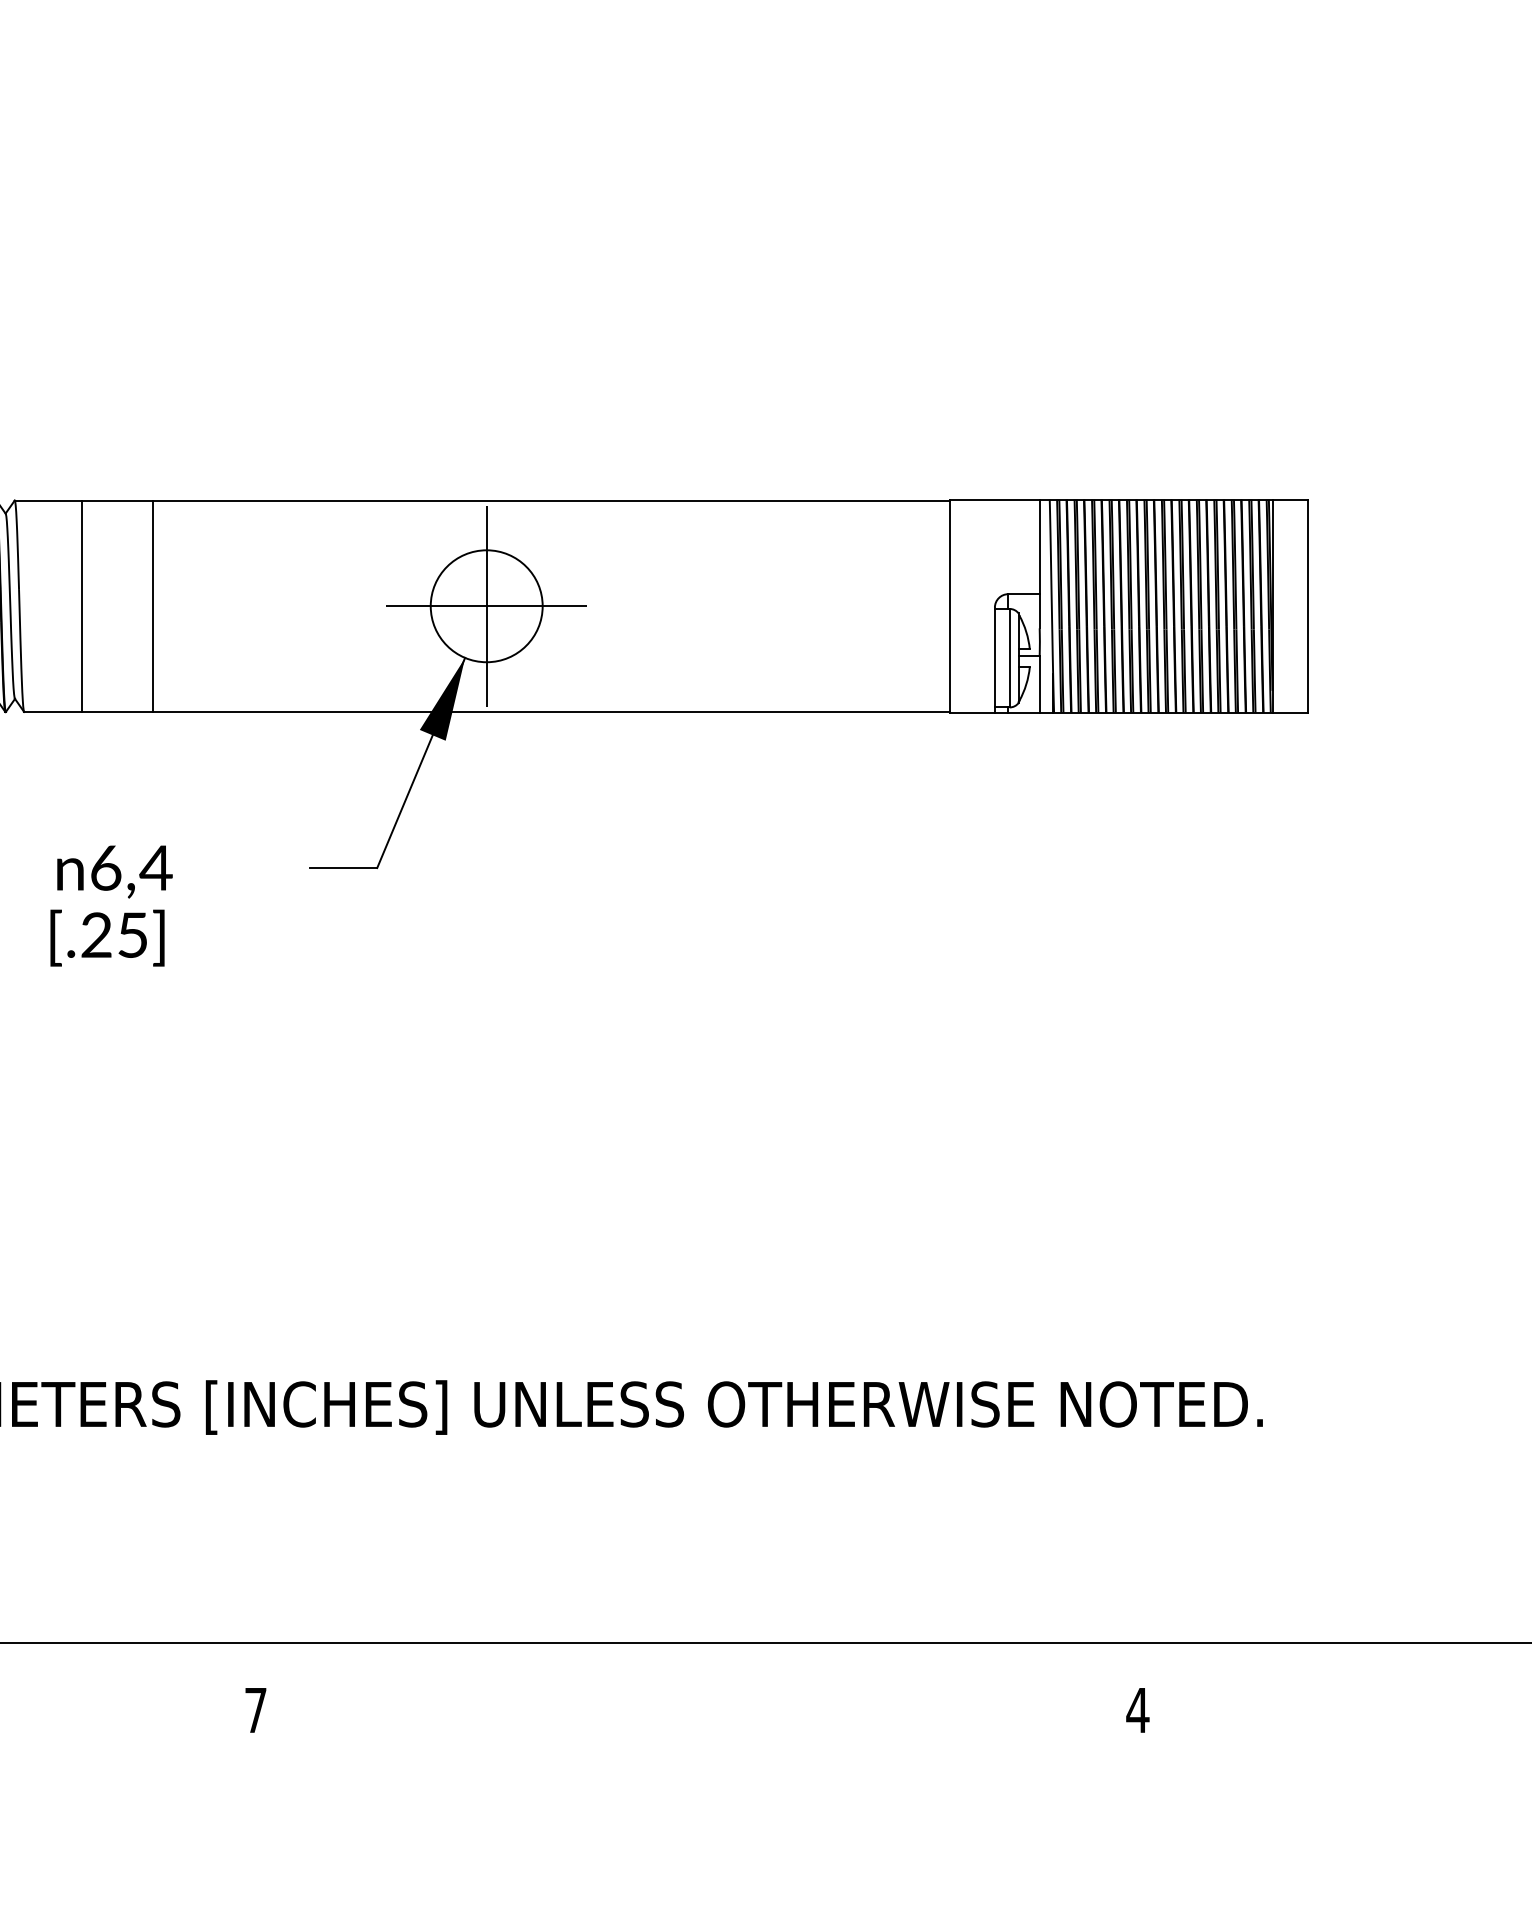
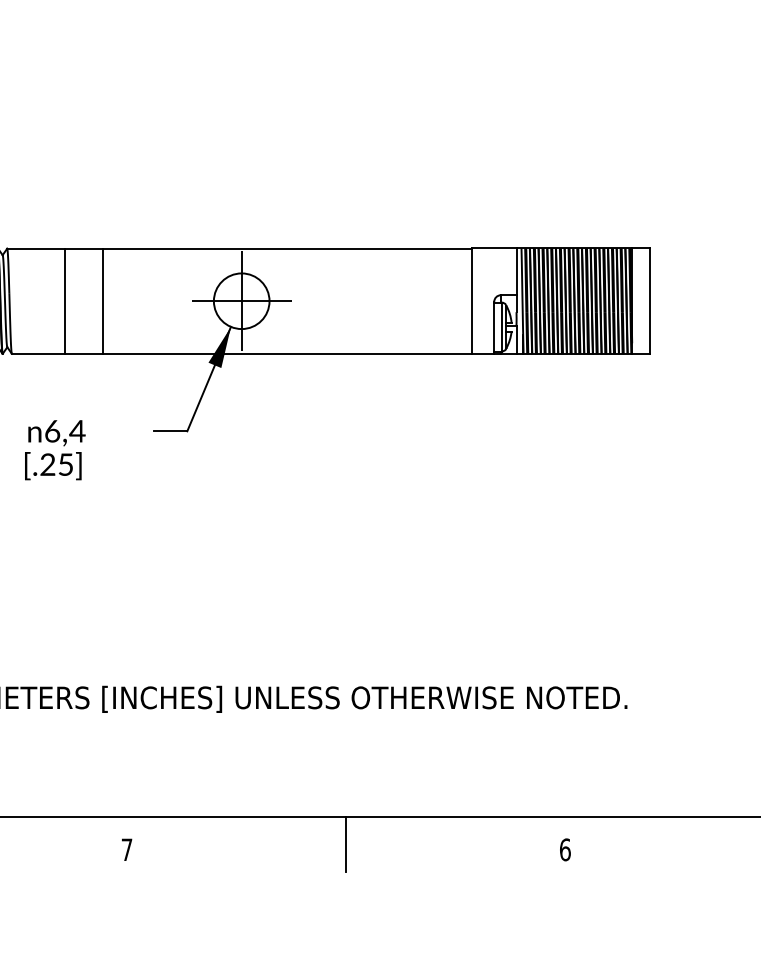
line: (81, 604) -> (64, 300), moved
line: (152, 604) -> (102, 300), moved
line: (697, 1699) -> (346, 844), added
text: (1138, 1709) -> (565, 849), 4 -> 6

